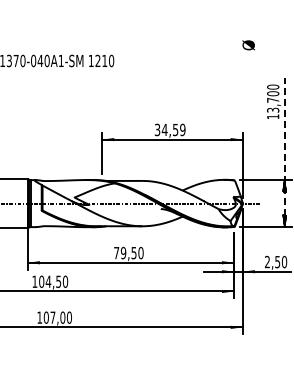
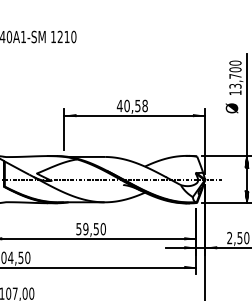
text: (248, 45) -> (231, 108), moved
text: (169, 129) -> (131, 105), 34,59 -> 40,58
line: (284, 152) -> (246, 128), dashed -> solid
text: (116, 253) -> (78, 229), 79,50 -> 59,50

